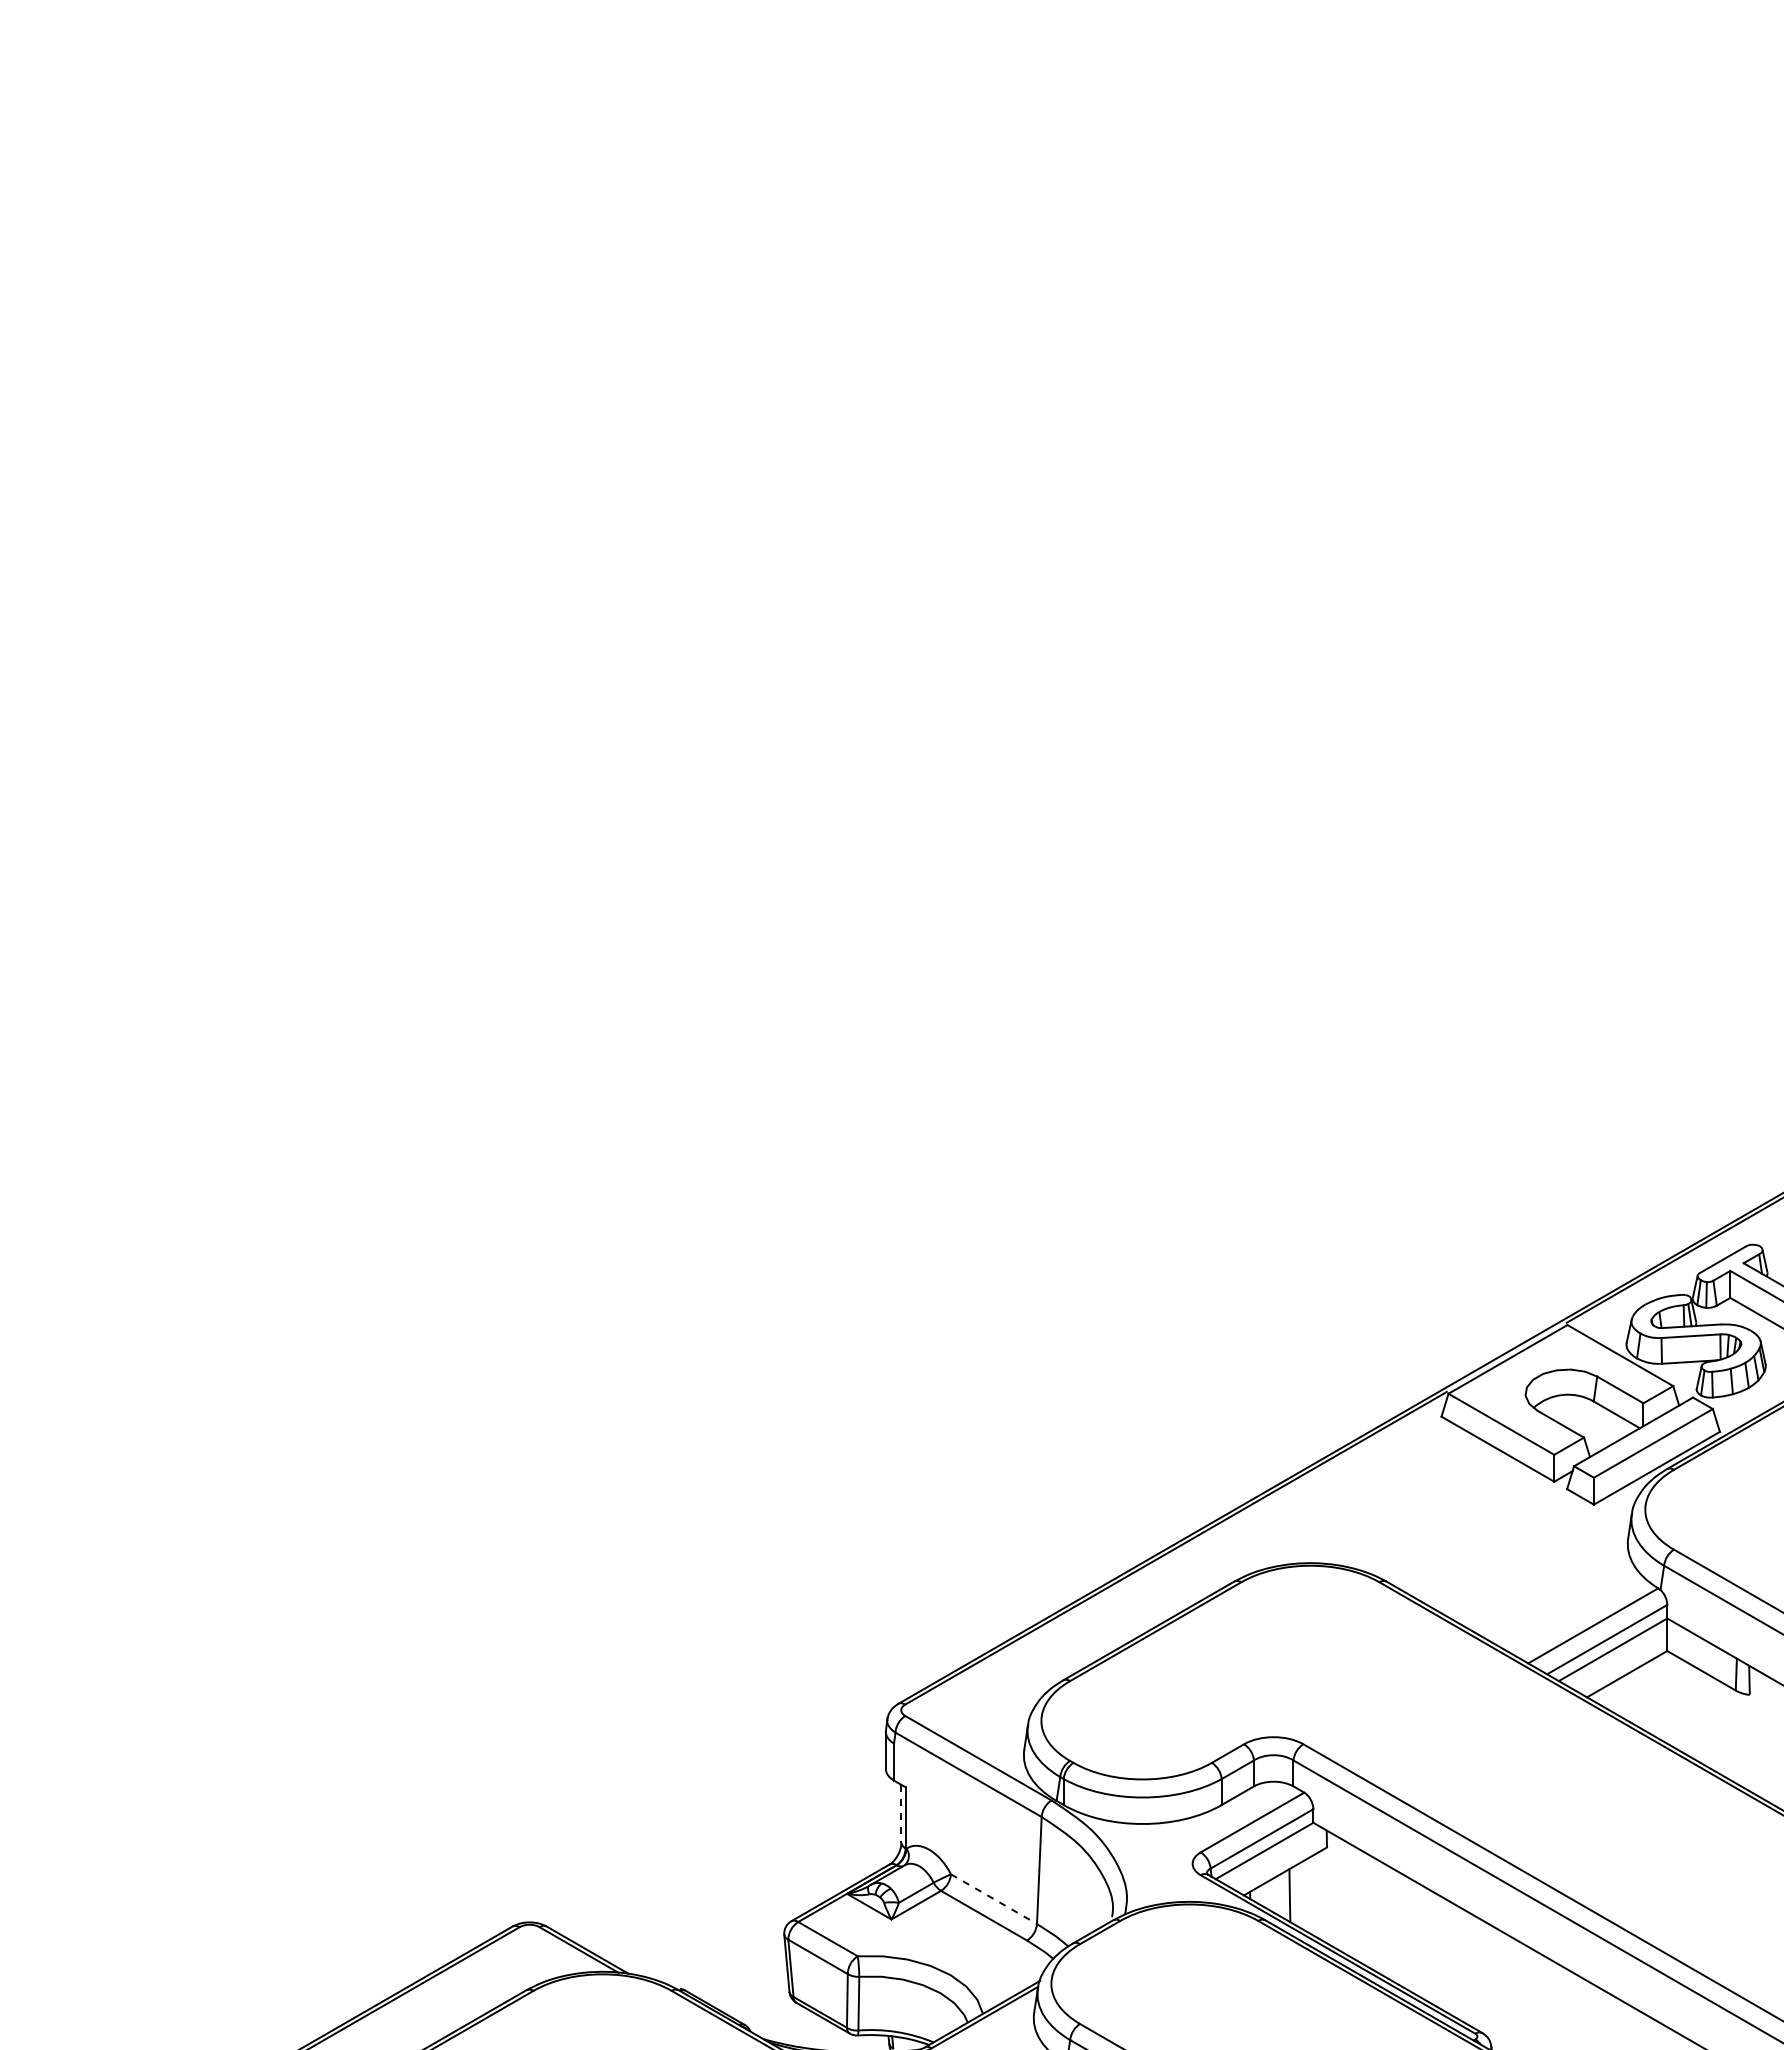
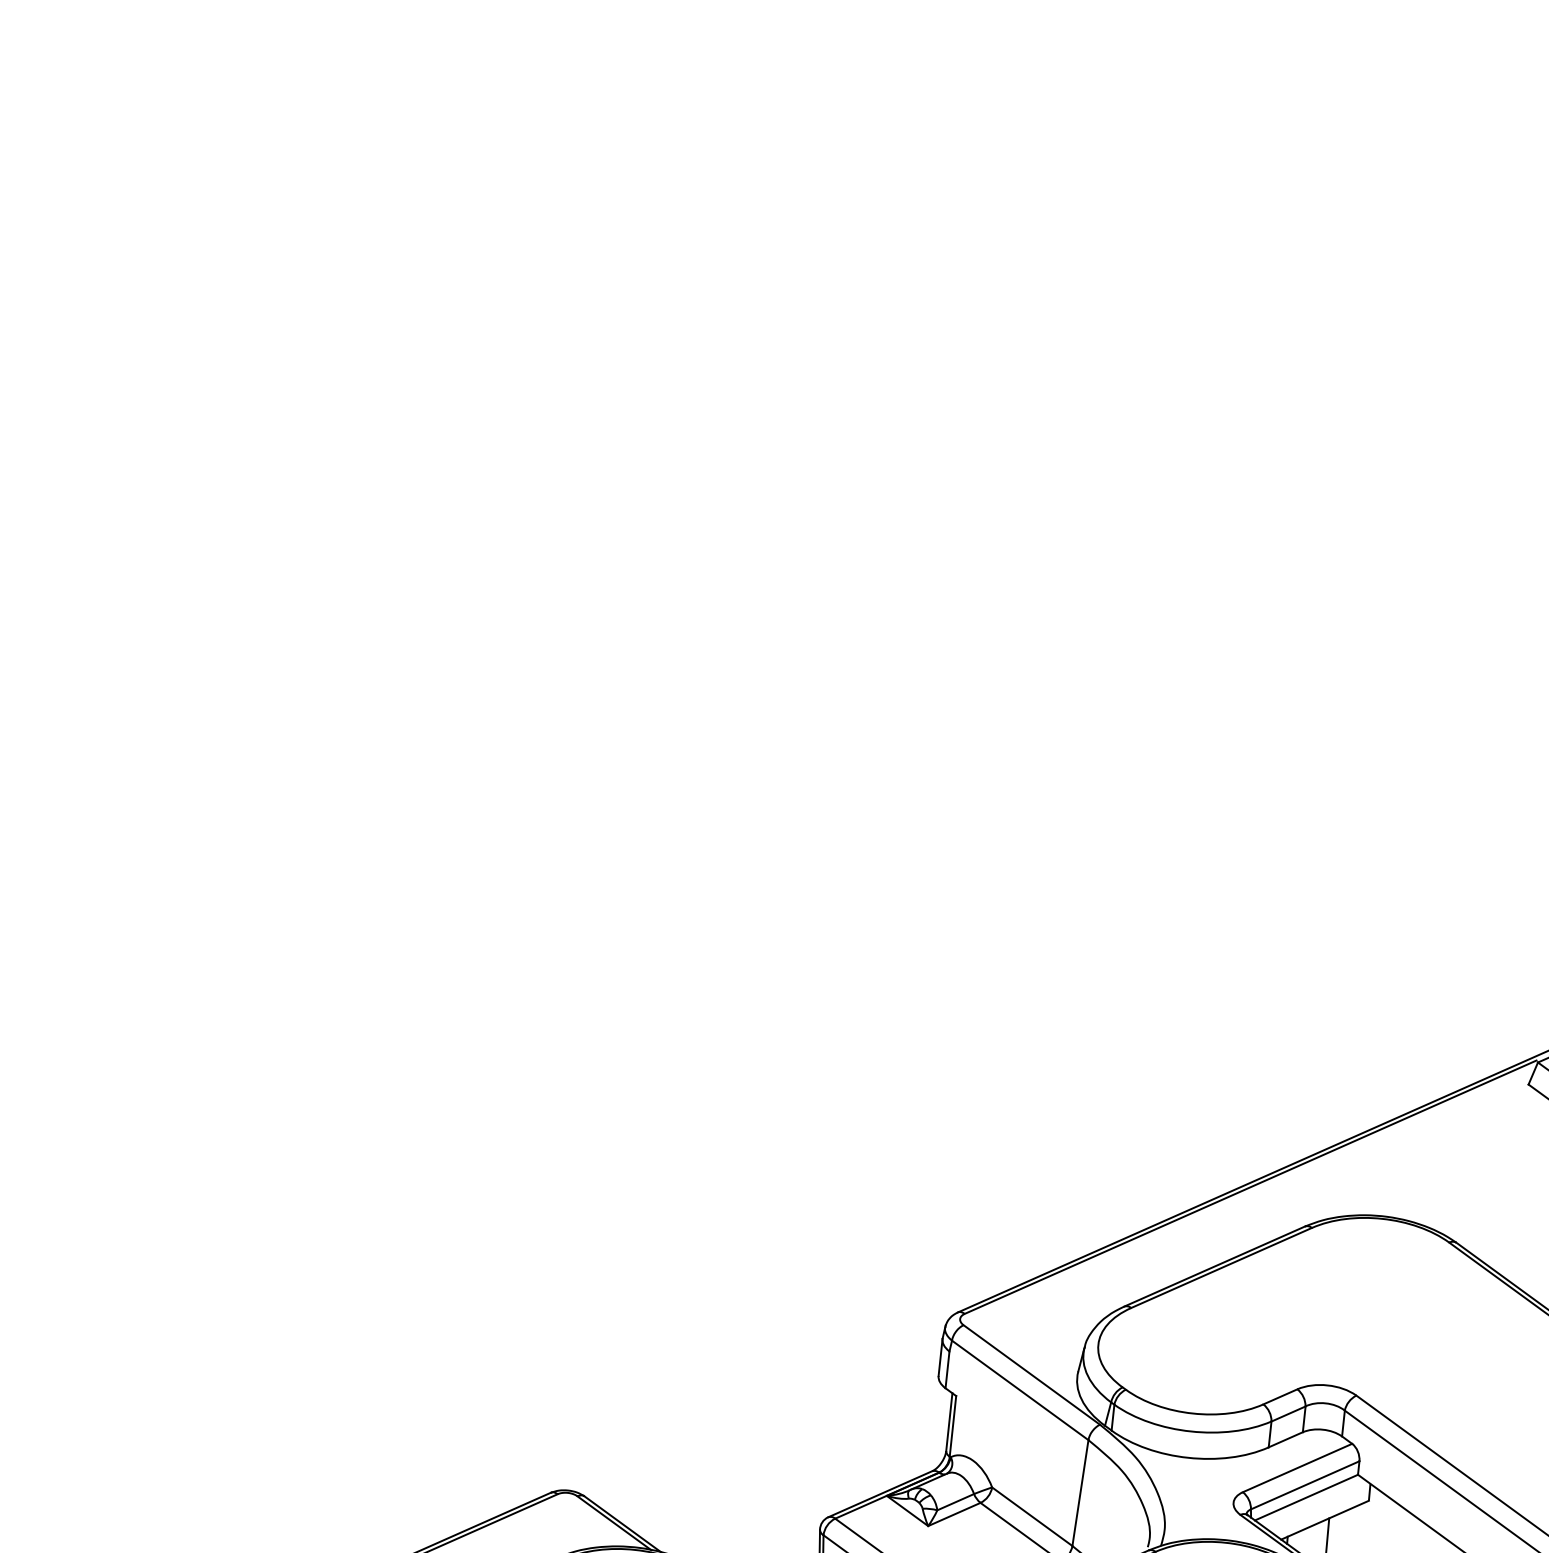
line: (901, 1814) -> (949, 1422), dashed -> solid
line: (993, 1899) -> (1031, 1517), dashed -> solid

